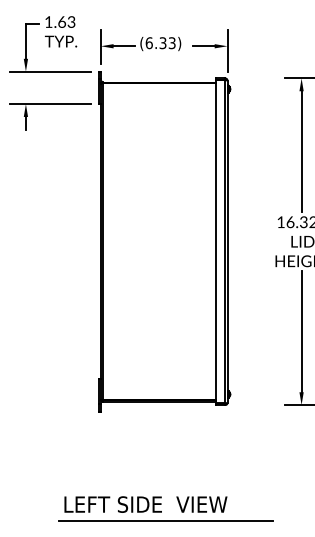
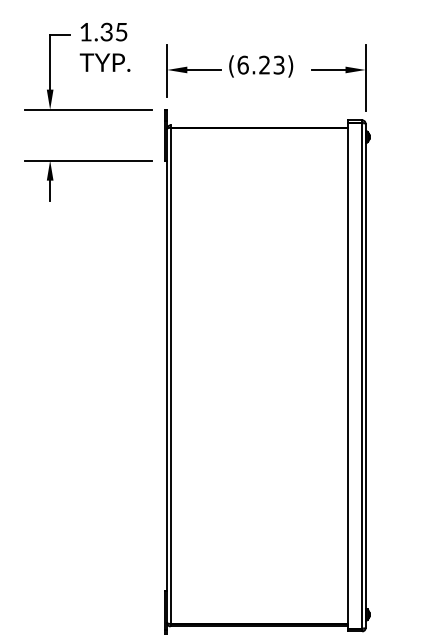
text: (66, 21) -> (113, 31), 1.63 -> 1.35
text: (162, 43) -> (263, 65), (6.33) -> (6.23)

